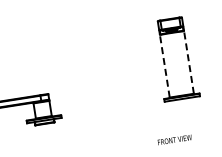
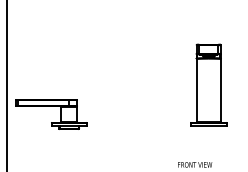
line: (189, 62) -> (221, 90), dashed -> solid
line: (164, 66) -> (196, 90), dashed -> solid

